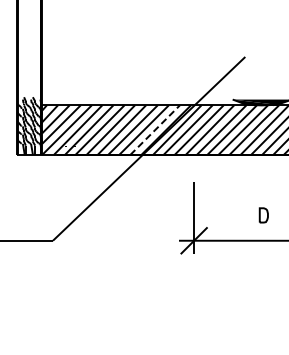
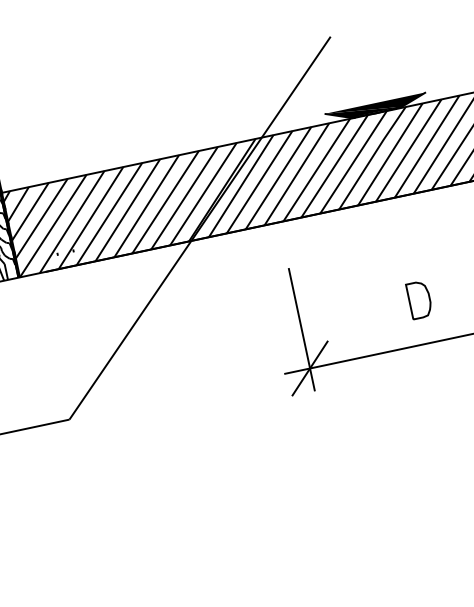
line: (155, 129) -> (203, 192), dashed -> solid
part: (263, 215) -> (419, 300), size x1.43

